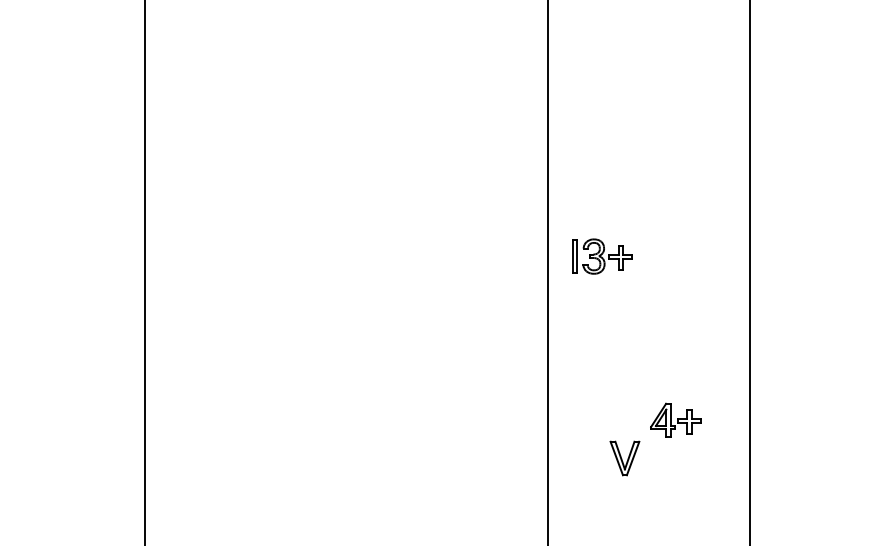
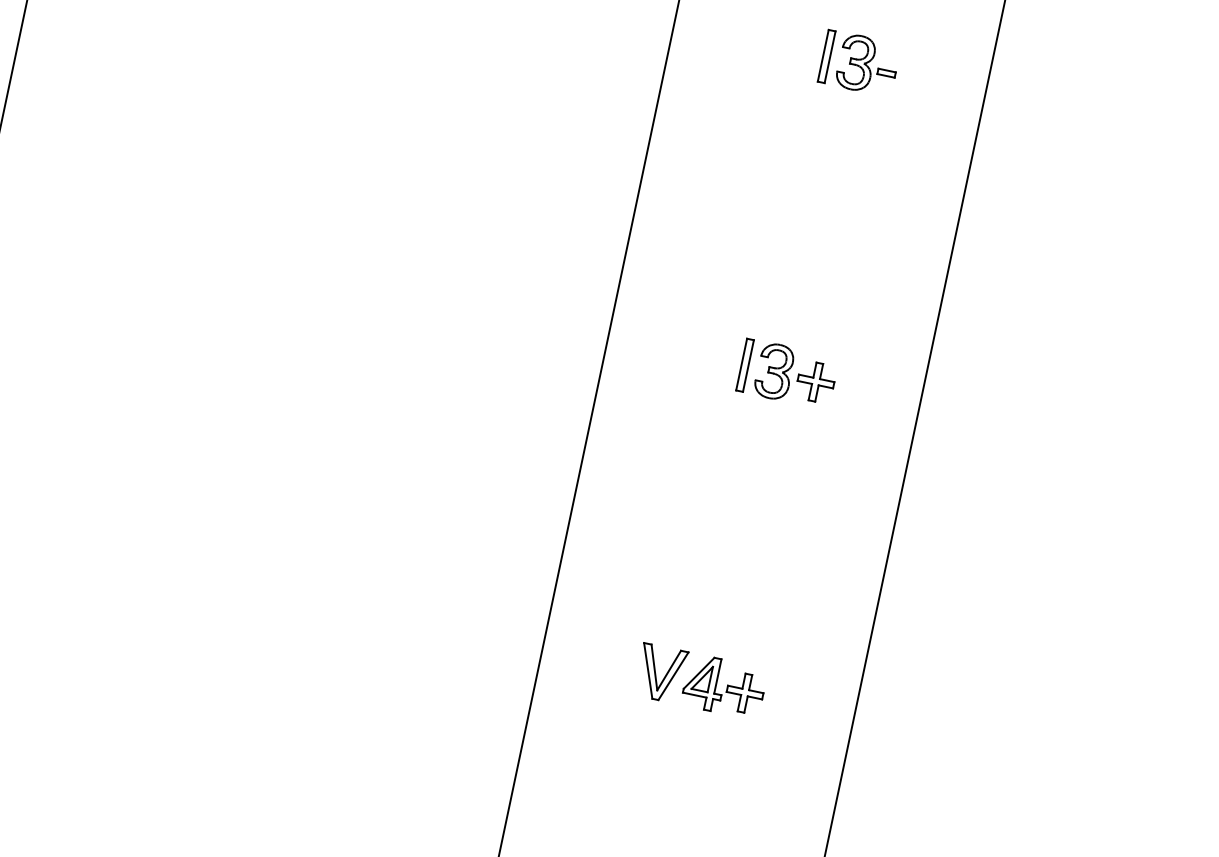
part: (668, 54) -> (859, 63), added
part: (602, 256) -> (787, 374), moved
part: (675, 419) -> (723, 685), moved

